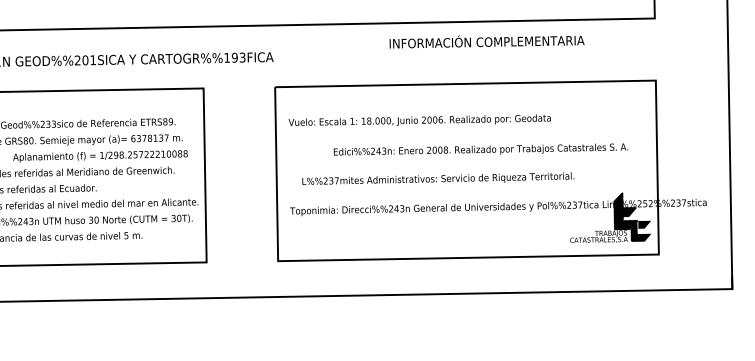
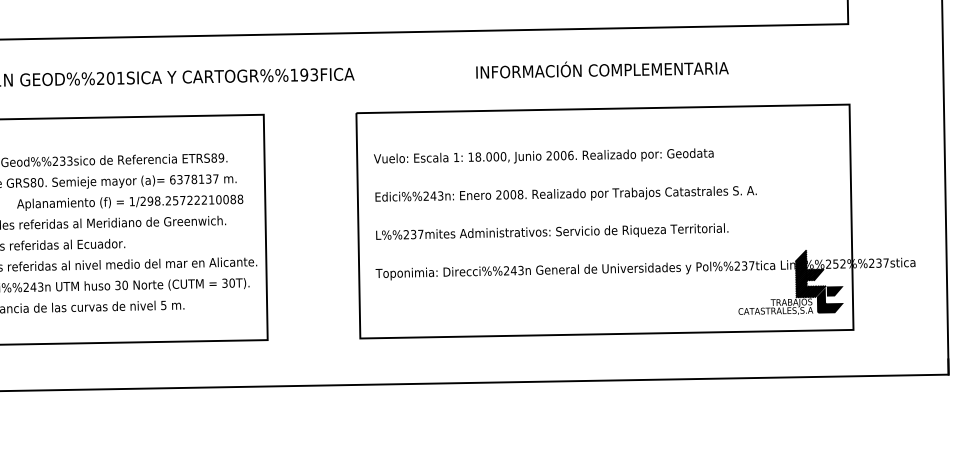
text: (486, 41) -> (601, 69), moved
text: (480, 149) -> (565, 193), moved
text: (438, 178) -> (552, 231), moved

